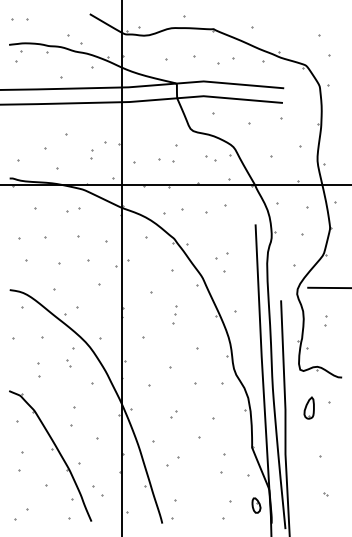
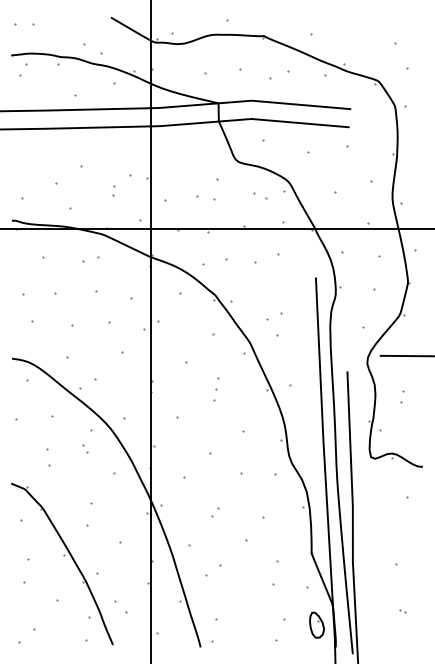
part: (308, 408) -> (381, 504), removed
part: (256, 505) -> (316, 624), size x1.4

